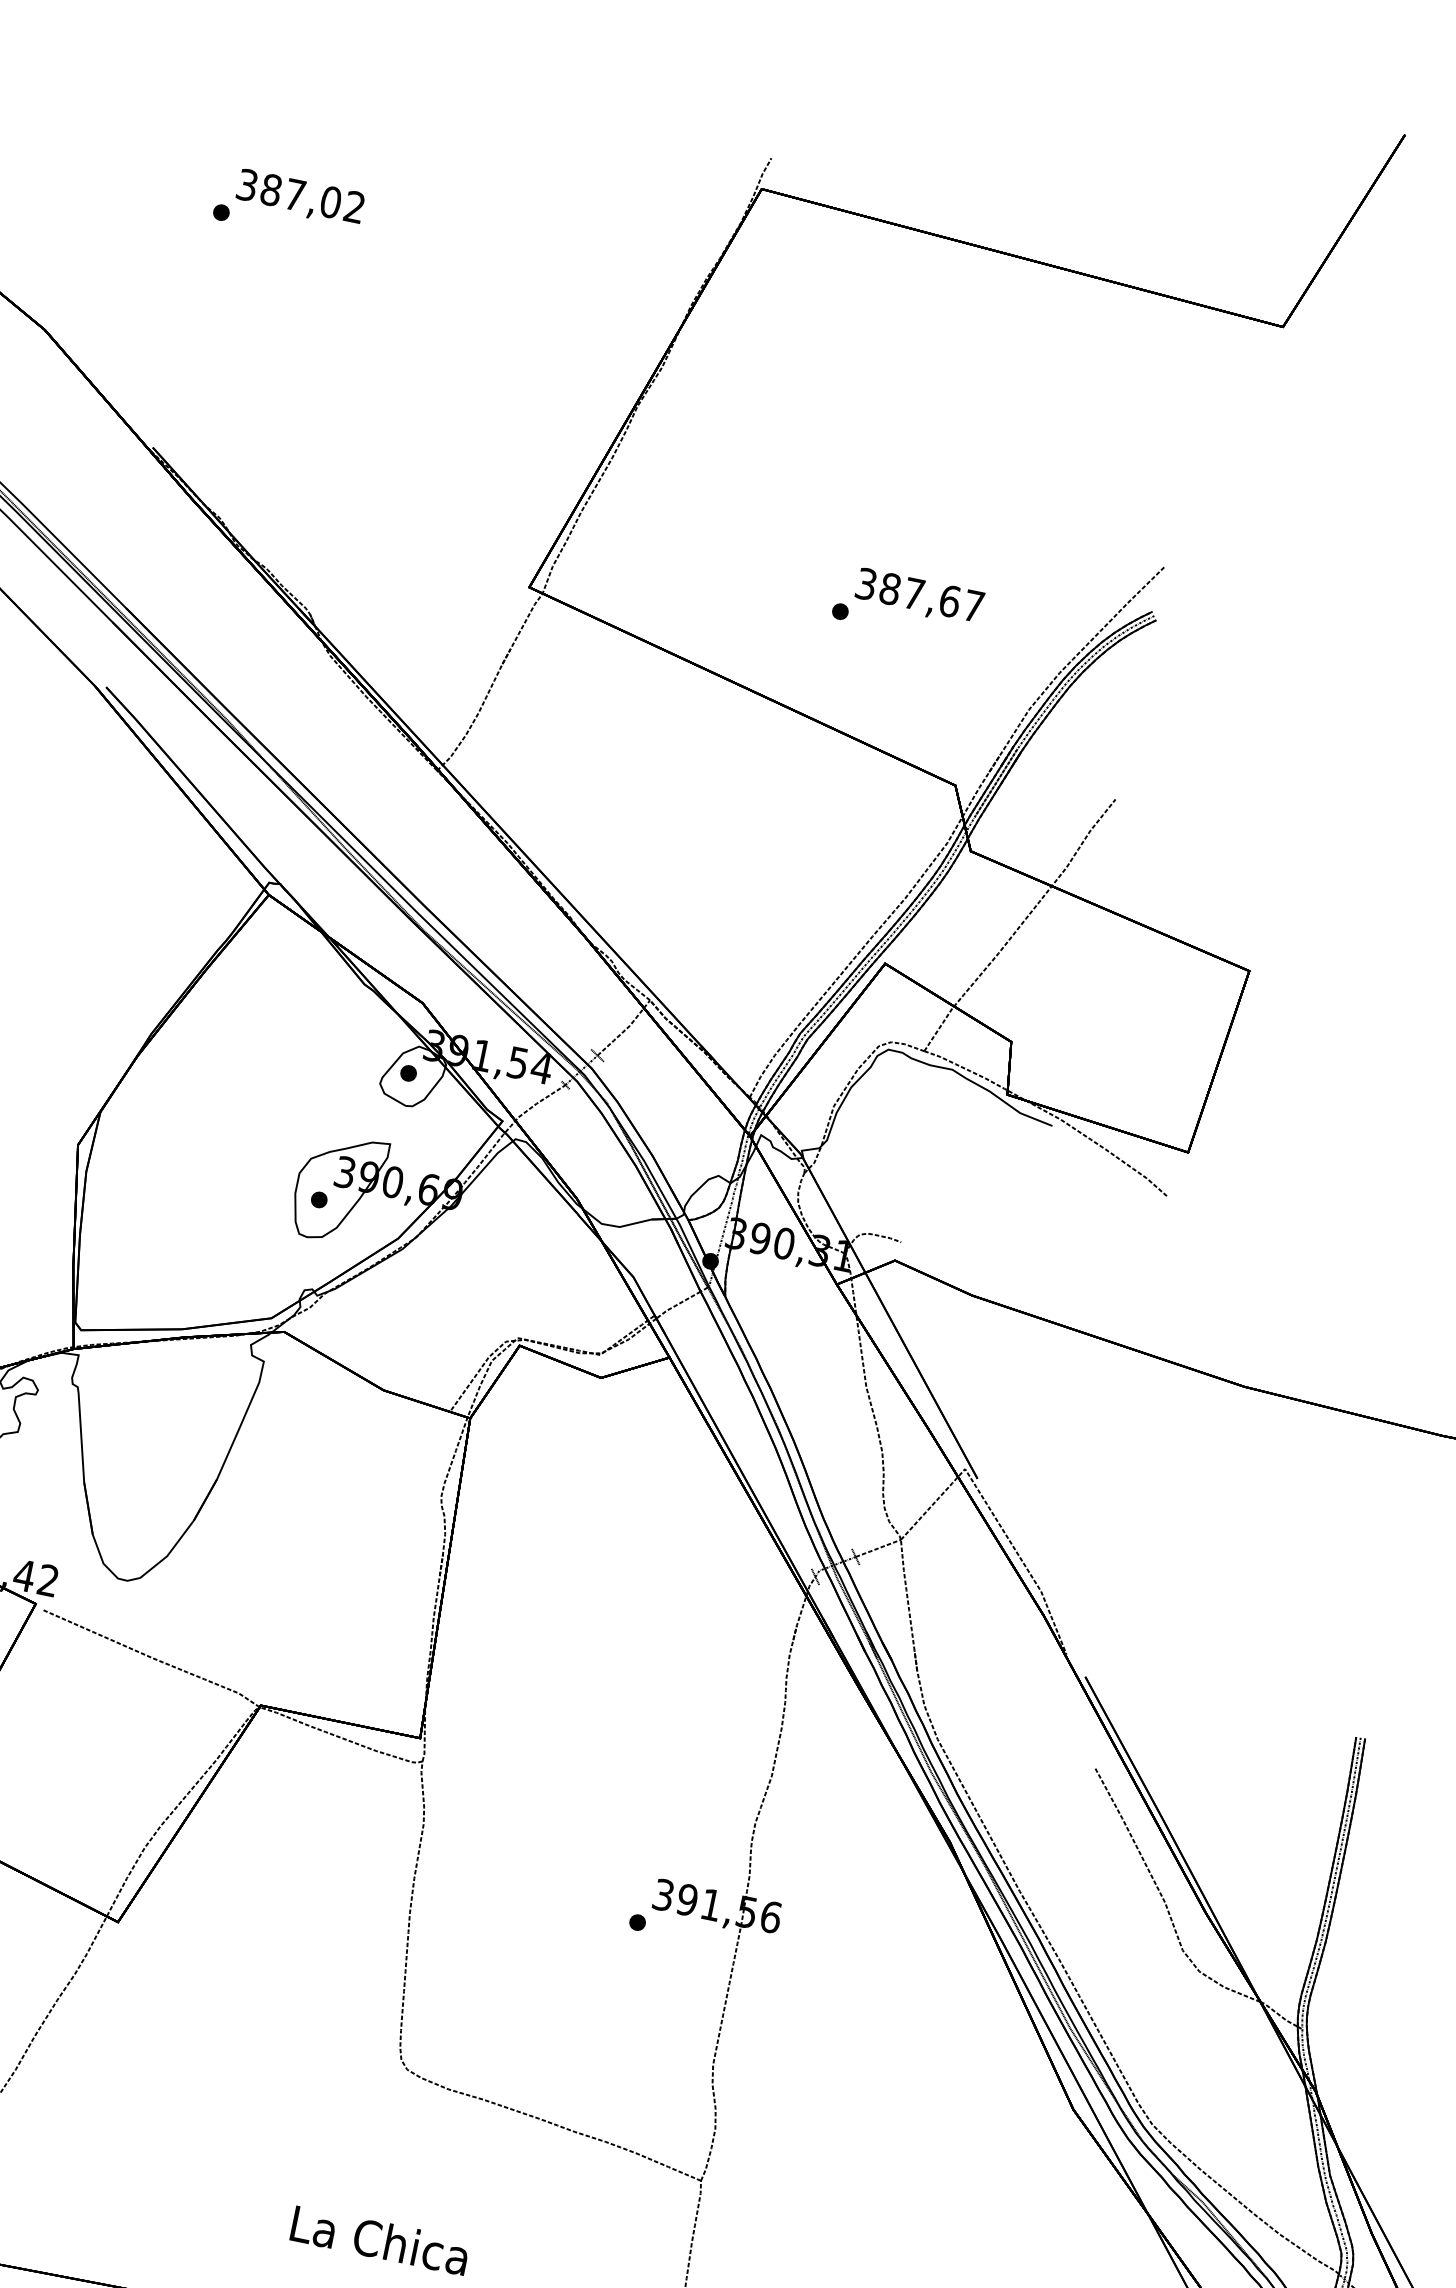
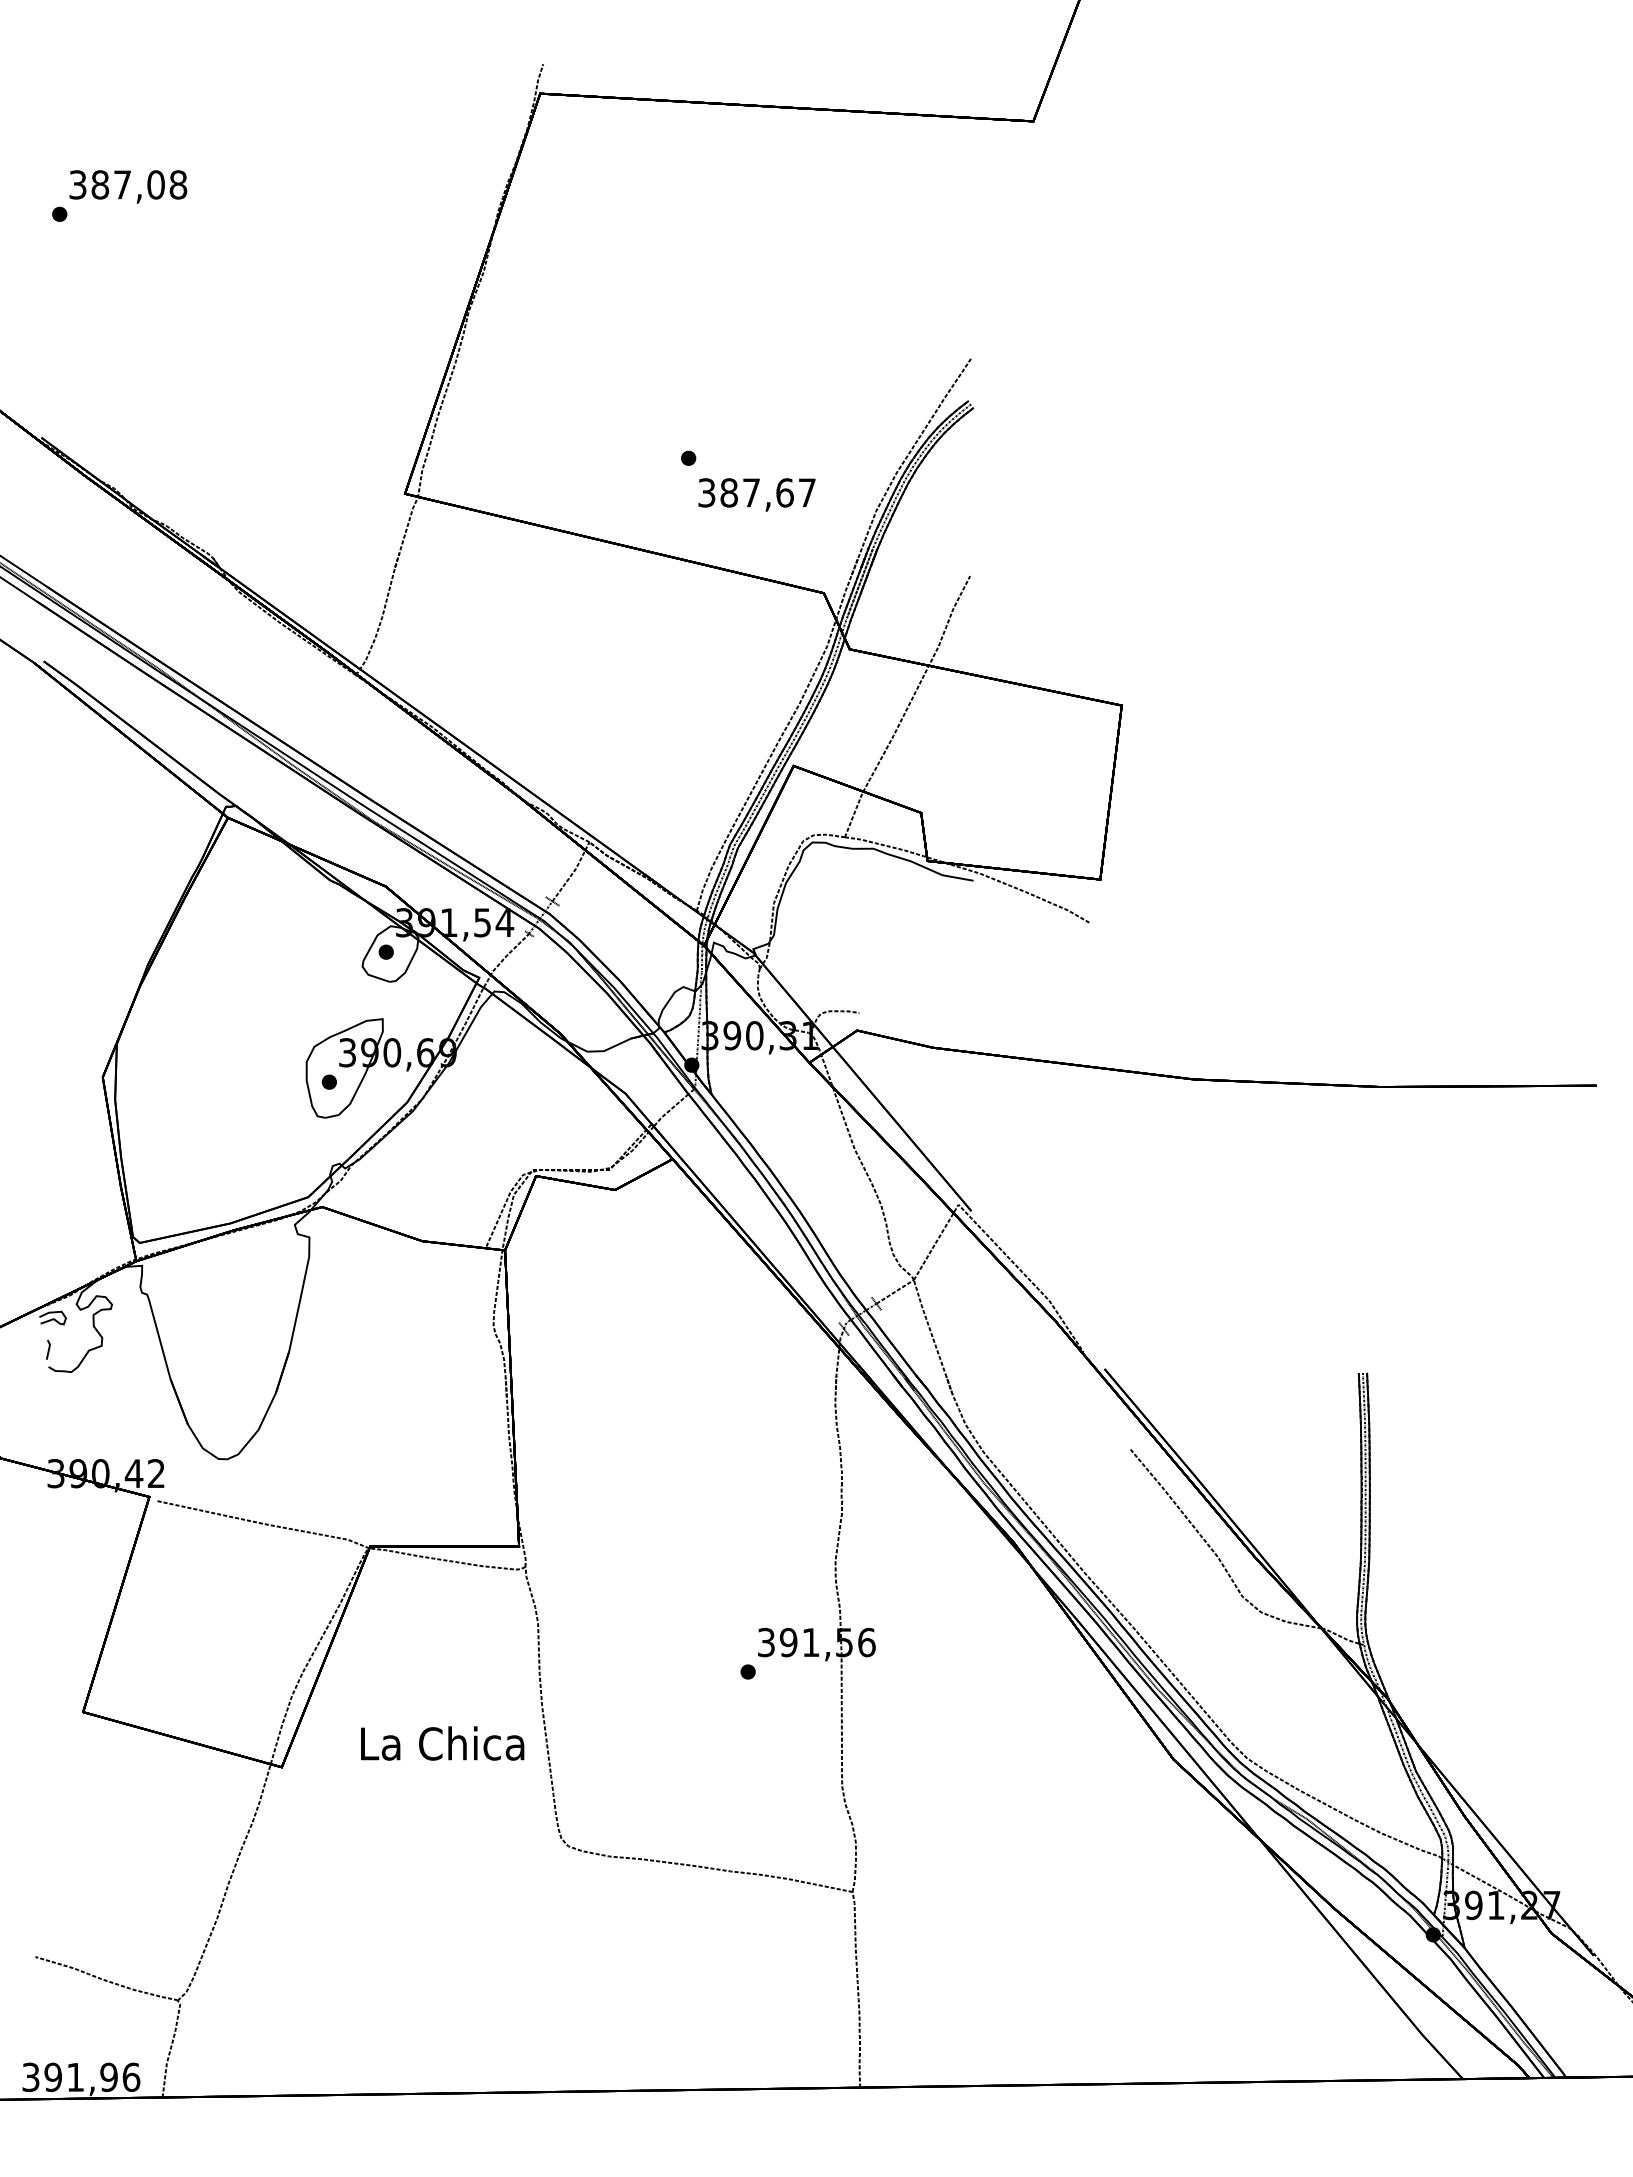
text: (354, 206) -> (178, 184), 387,02 -> 387,08
text: (919, 596) -> (756, 494), moved
text: (380, 2240) -> (442, 1743), moved

